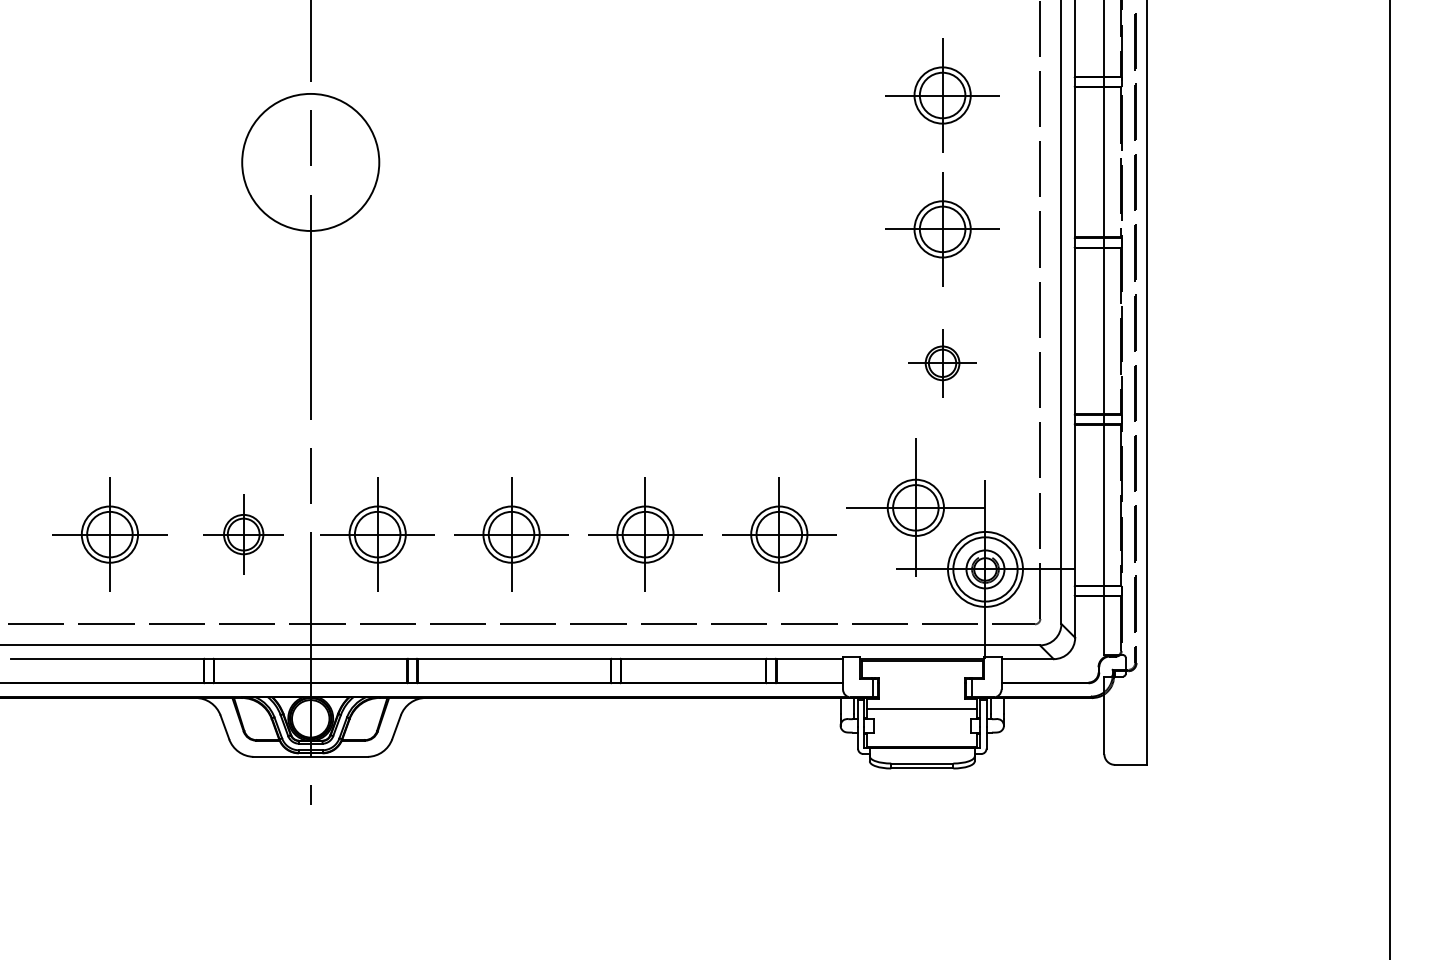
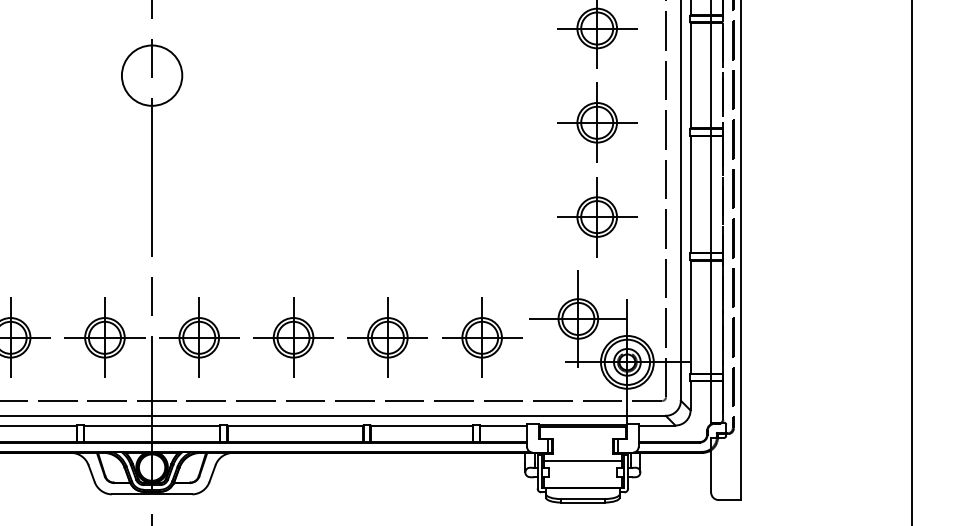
circle: (310, 162) -> (151, 75), size x0.62
part: (942, 363) -> (597, 217), size x1.67
part: (243, 534) -> (104, 337), size x1.43

